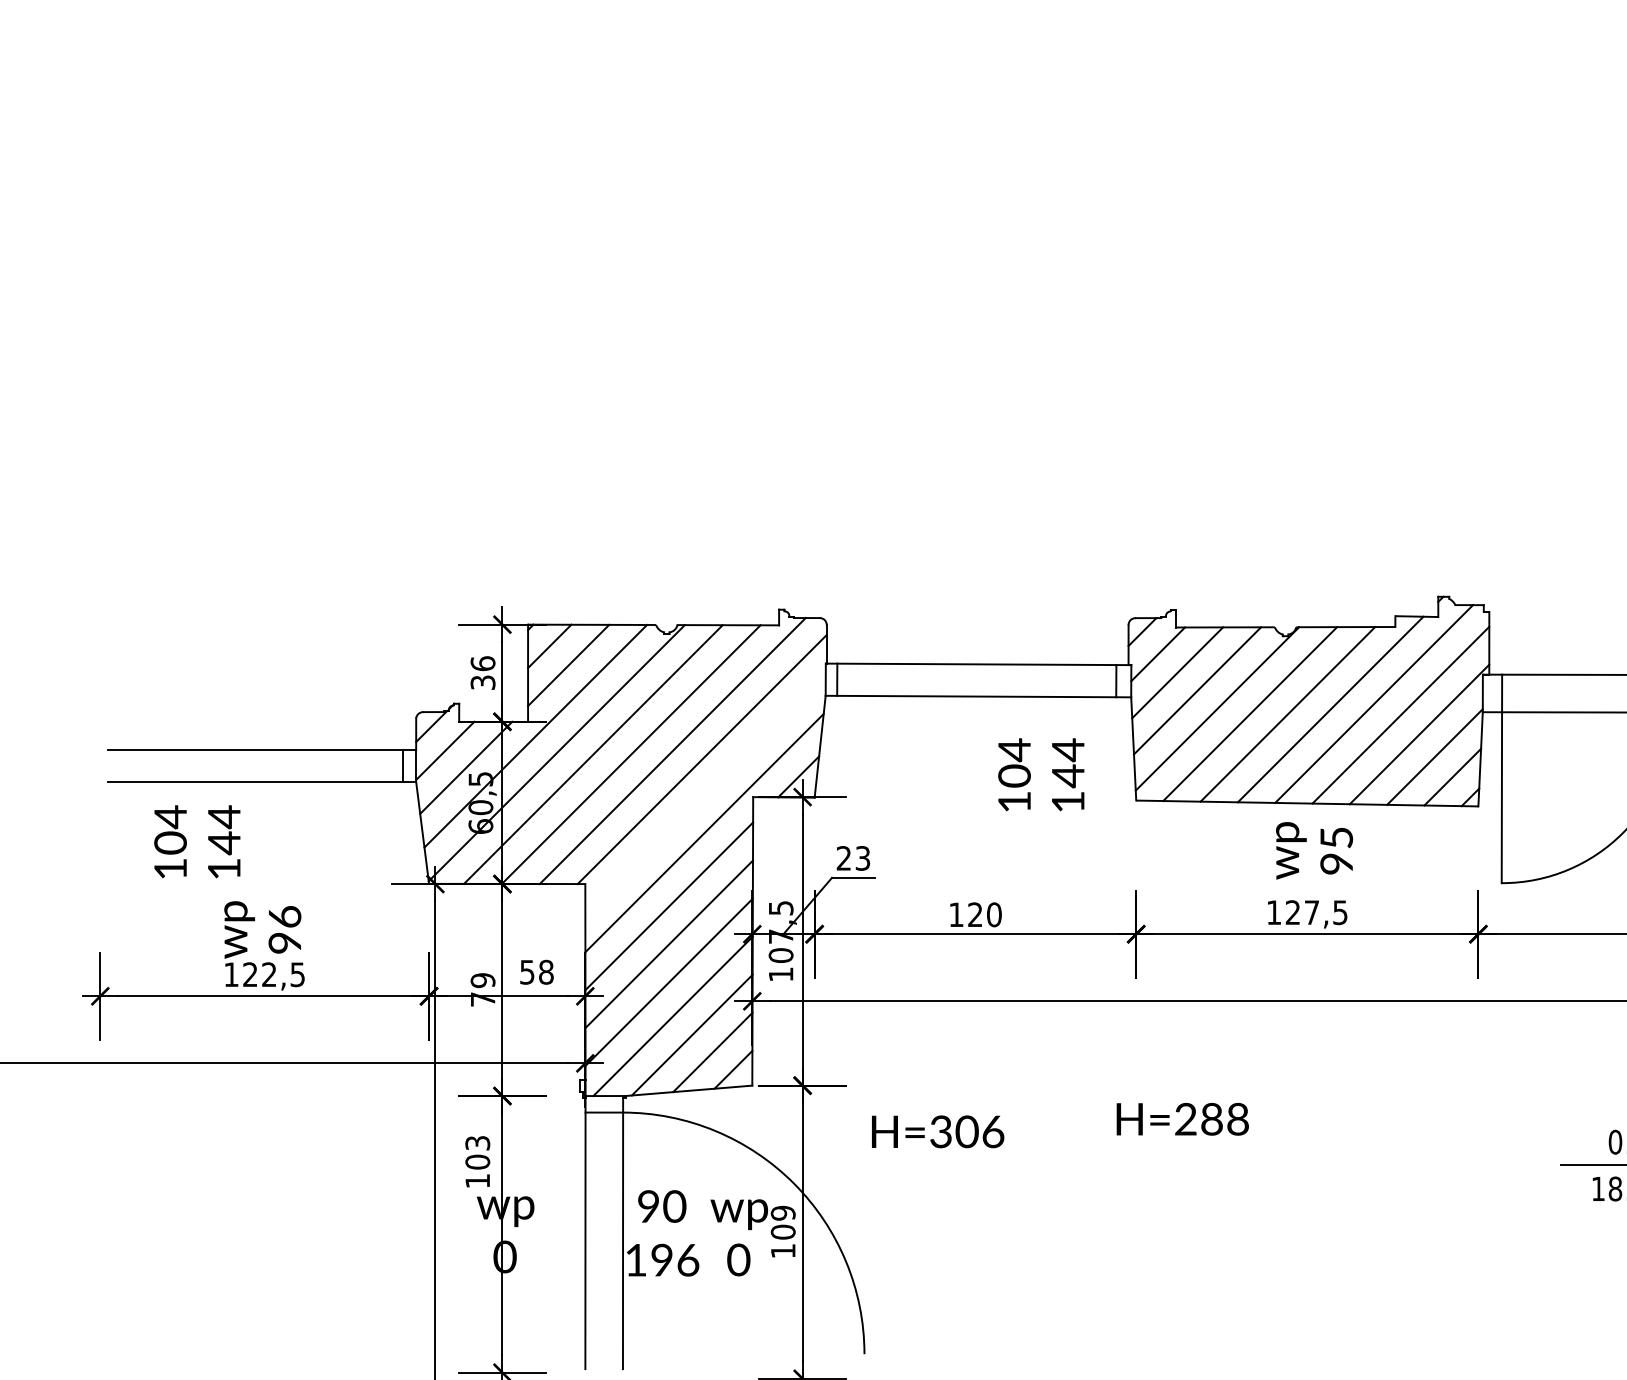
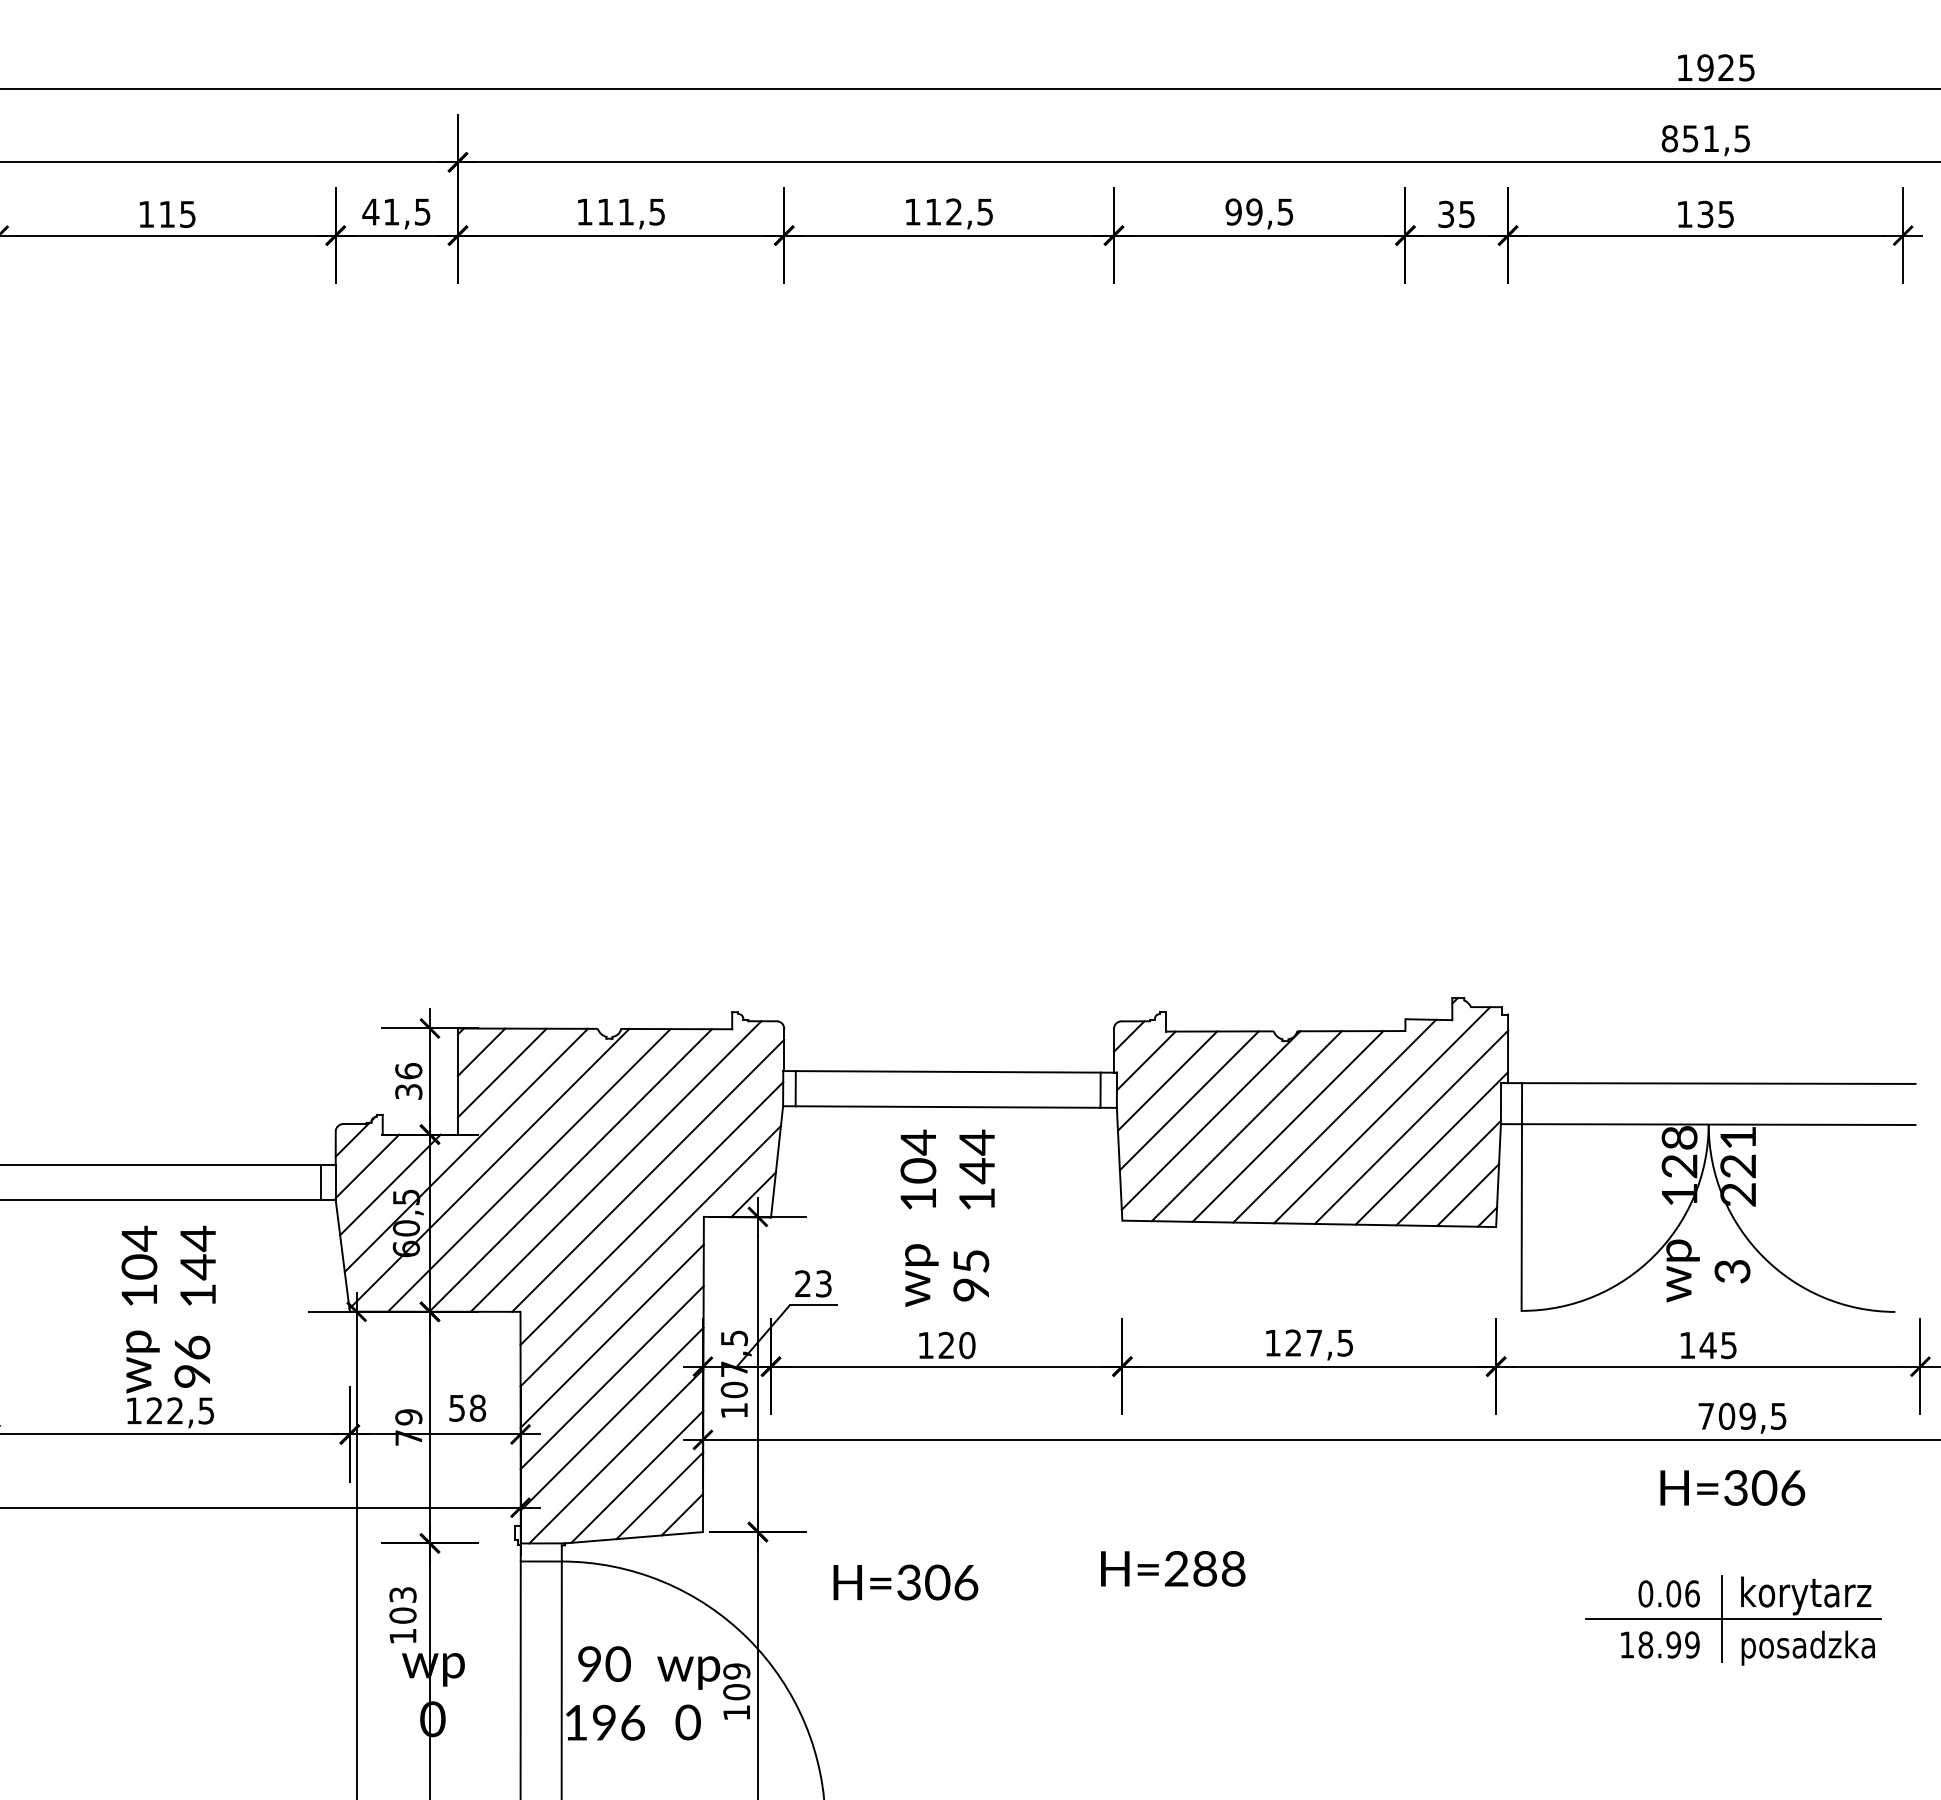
text: (1041, 774) -> (947, 1169), moved
line: (705, 794) -> (651, 1213), added
text: (197, 841) -> (168, 1265), moved
text: (1314, 850) -> (947, 1275), moved

